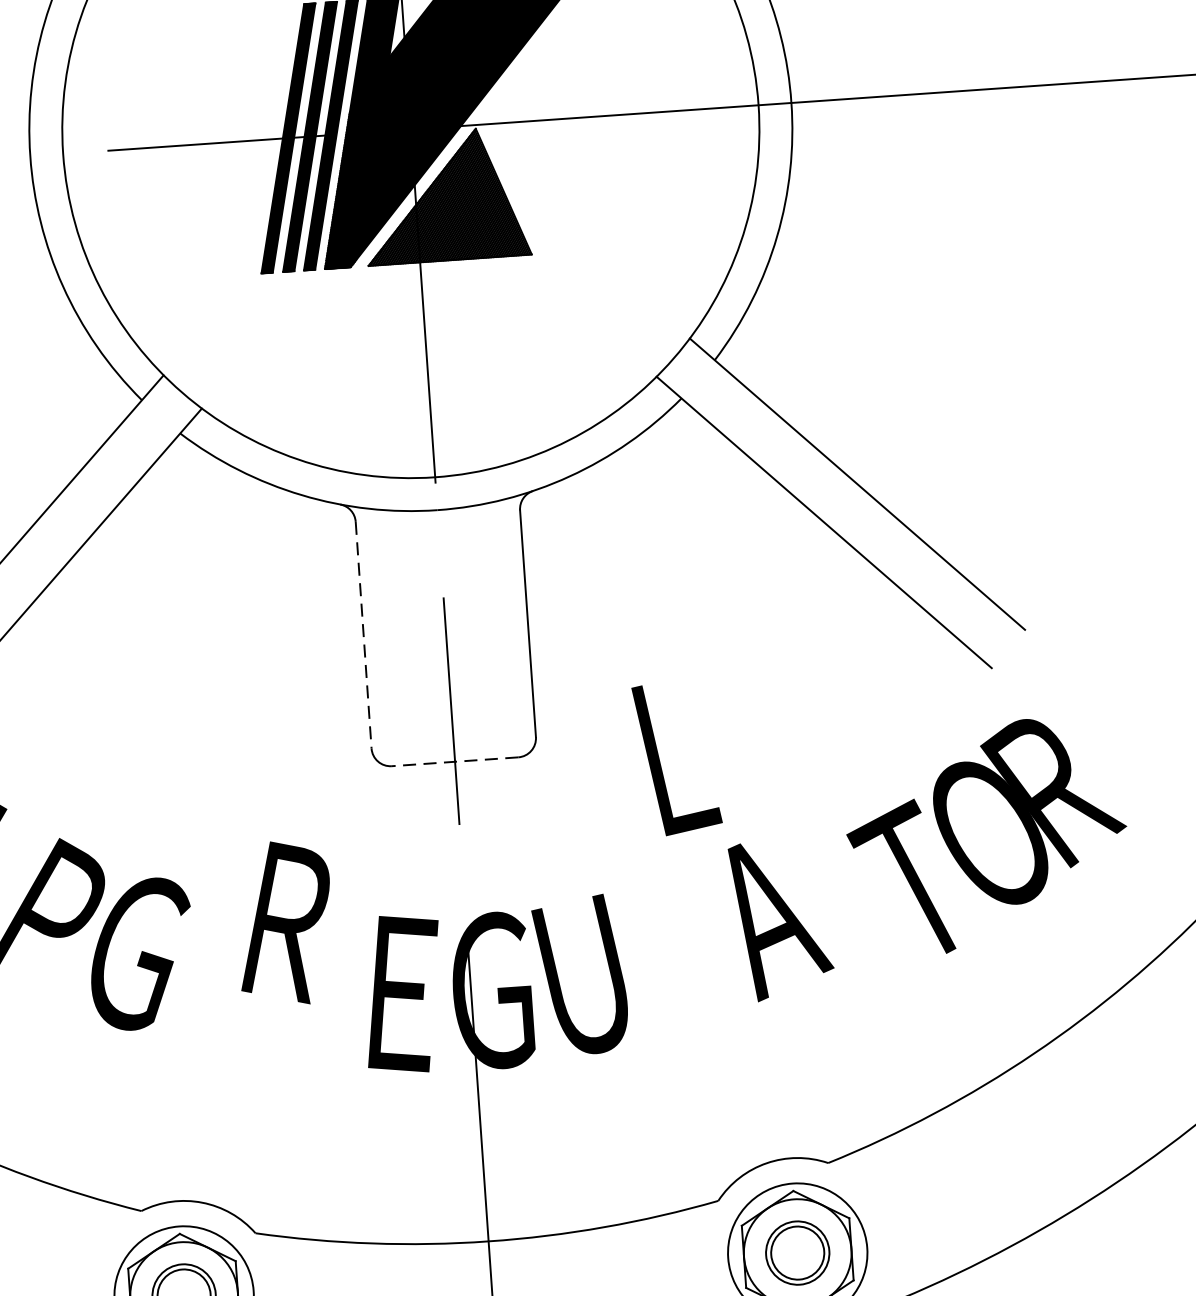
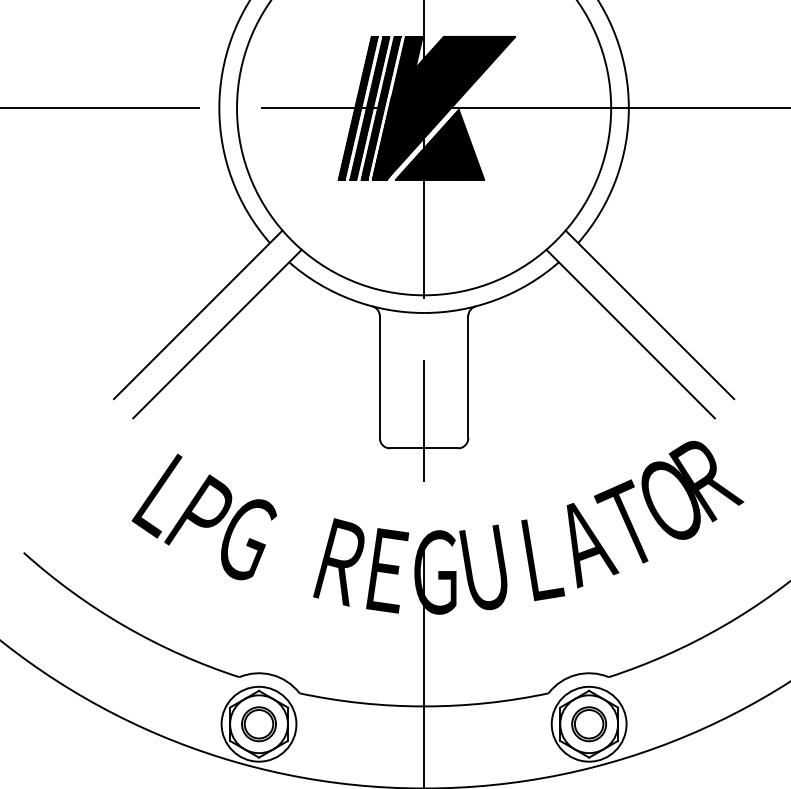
line: (362, 635) -> (379, 377), dashed -> solid
text: (677, 759) -> (543, 560), moved
line: (453, 762) -> (423, 448), dashed -> solid
text: (987, 836) -> (669, 502), moved
text: (284, 923) -> (338, 562), moved

